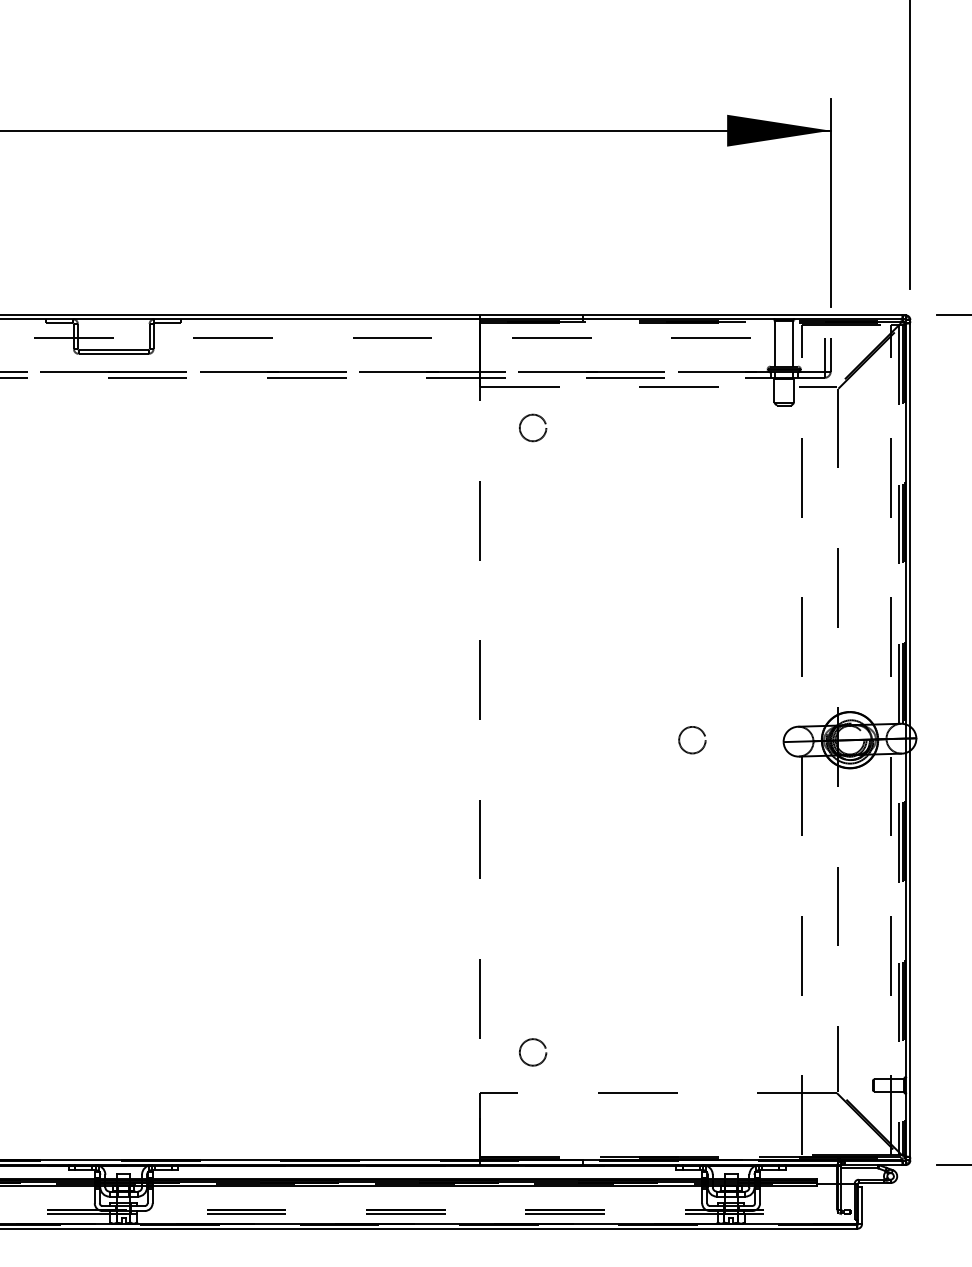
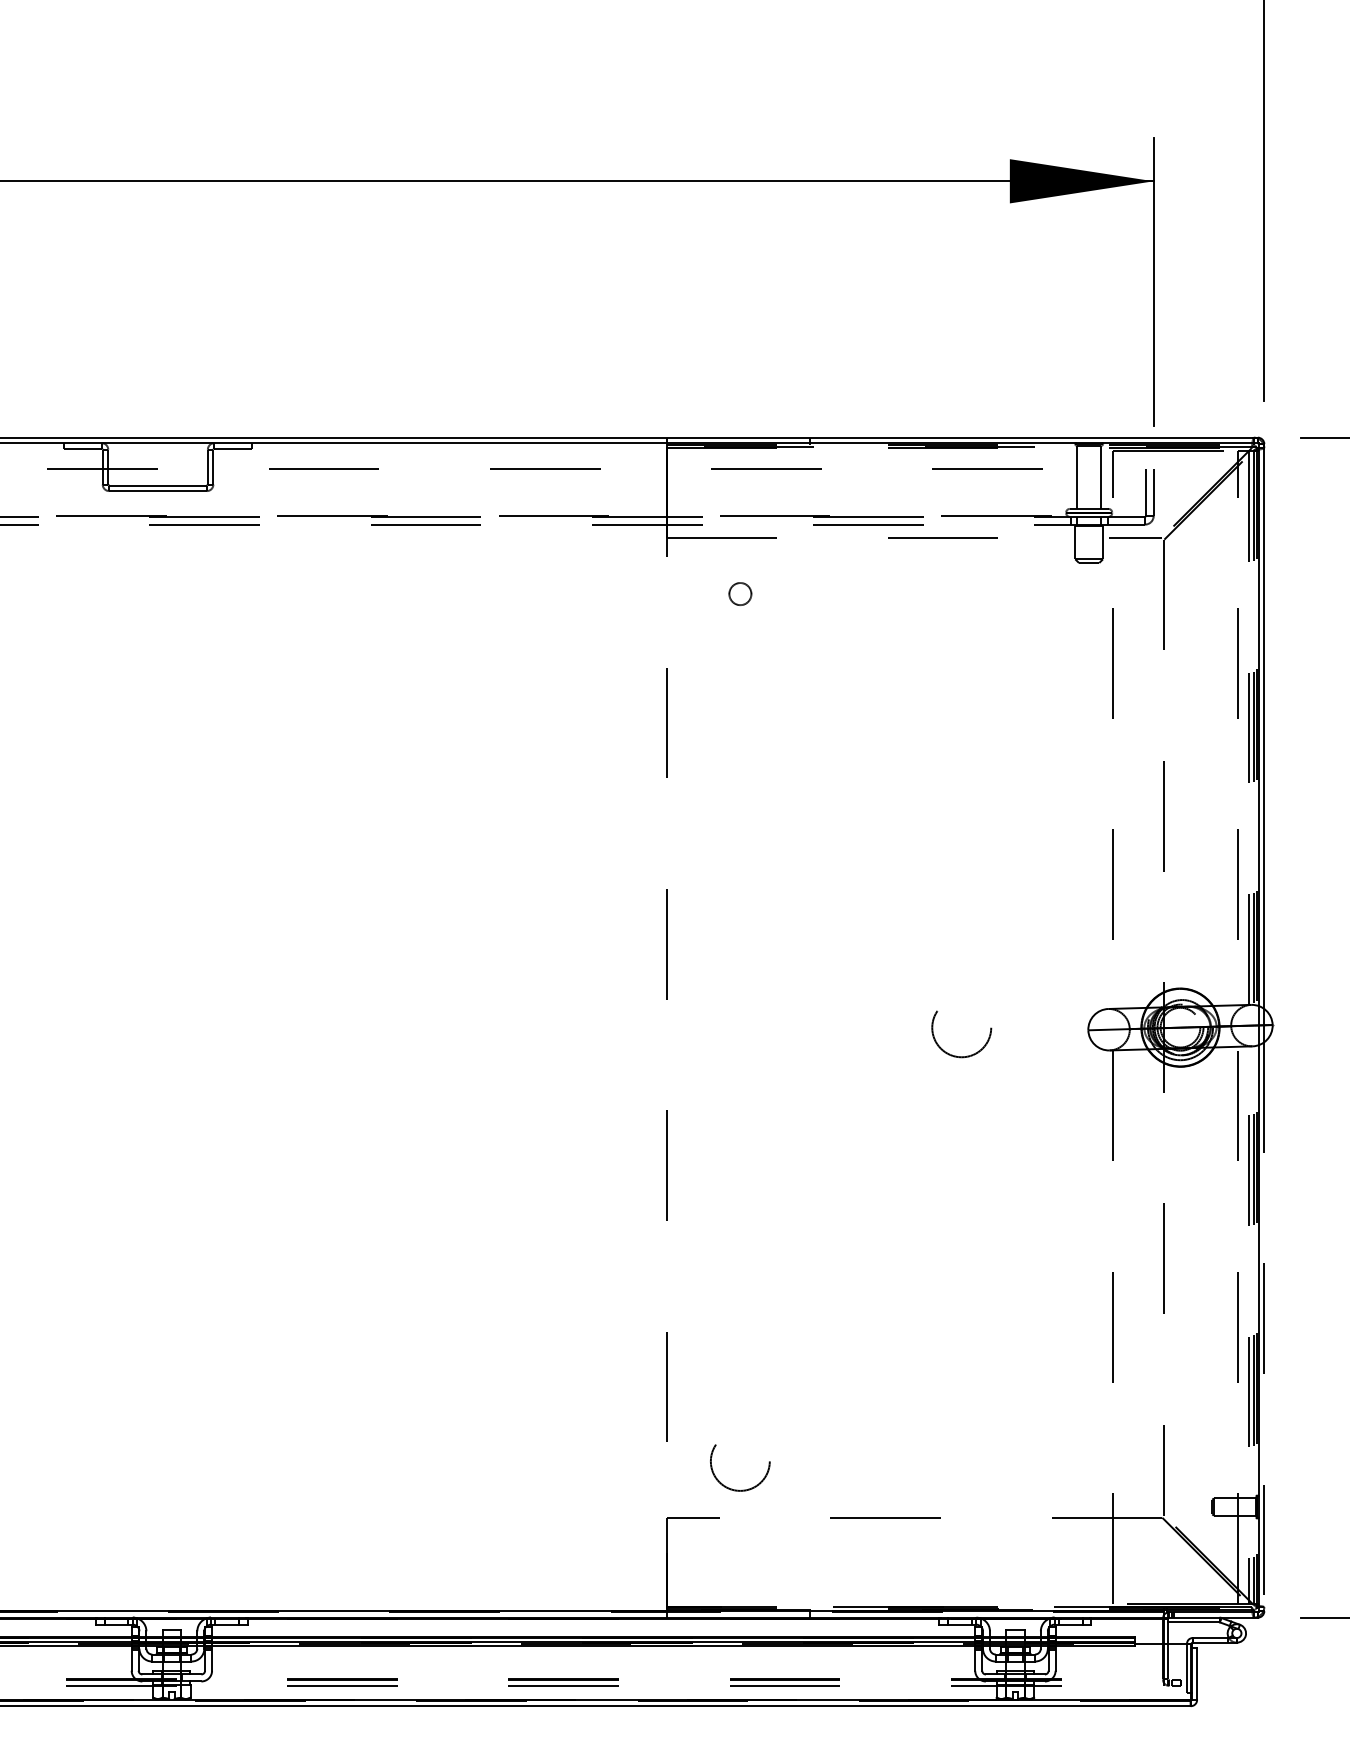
circle: (532, 427) -> (739, 593), size x0.6
circle: (692, 740) -> (961, 1027), size x1.6
line: (910, 956) -> (1264, 1327), solid -> dashed
circle: (533, 1051) -> (740, 1460), size x1.6

